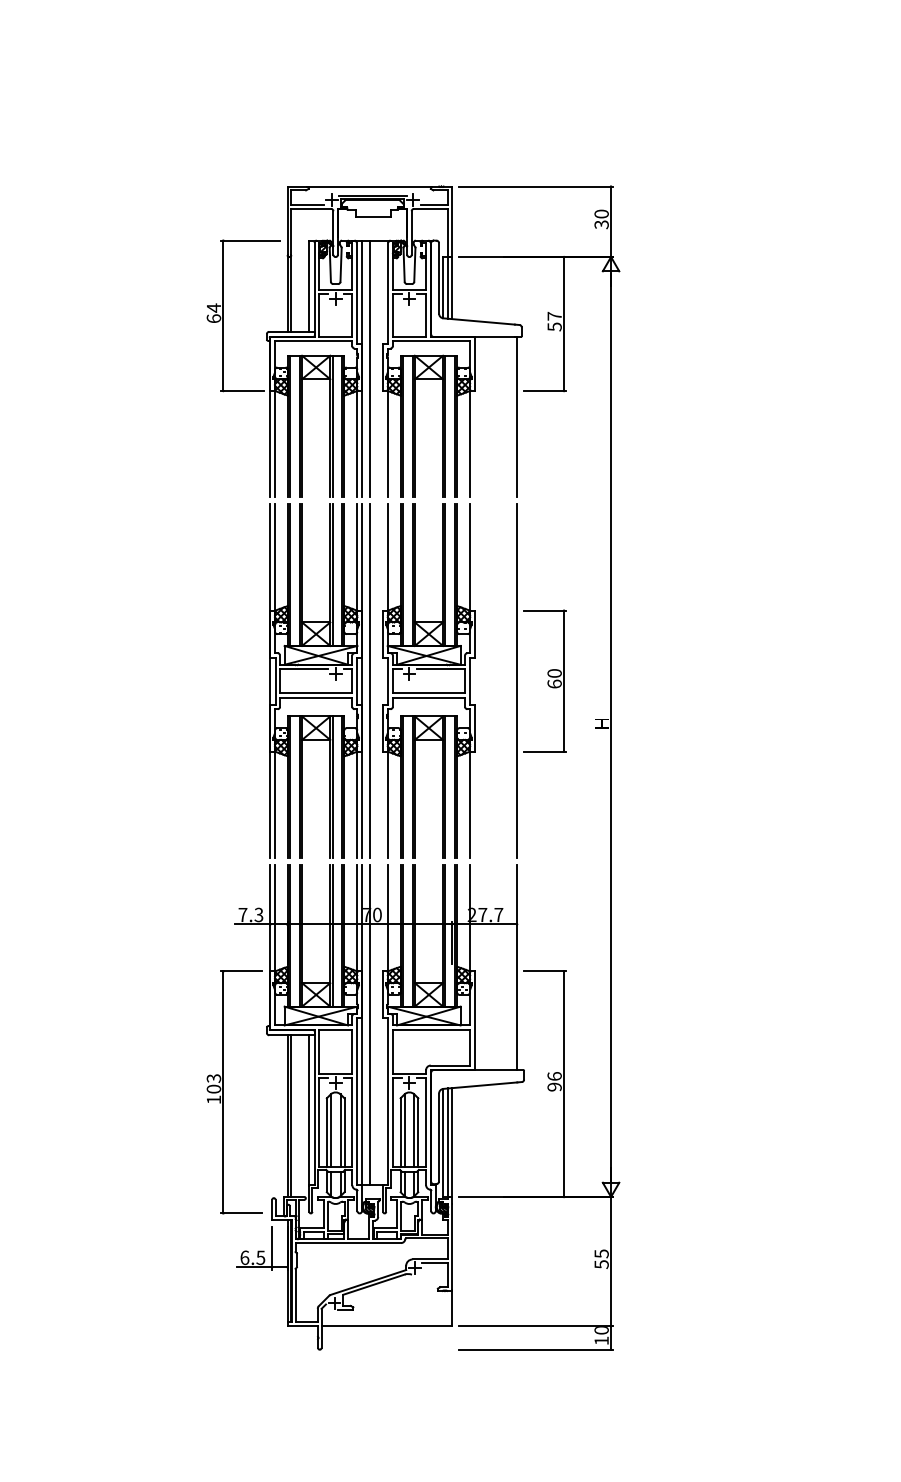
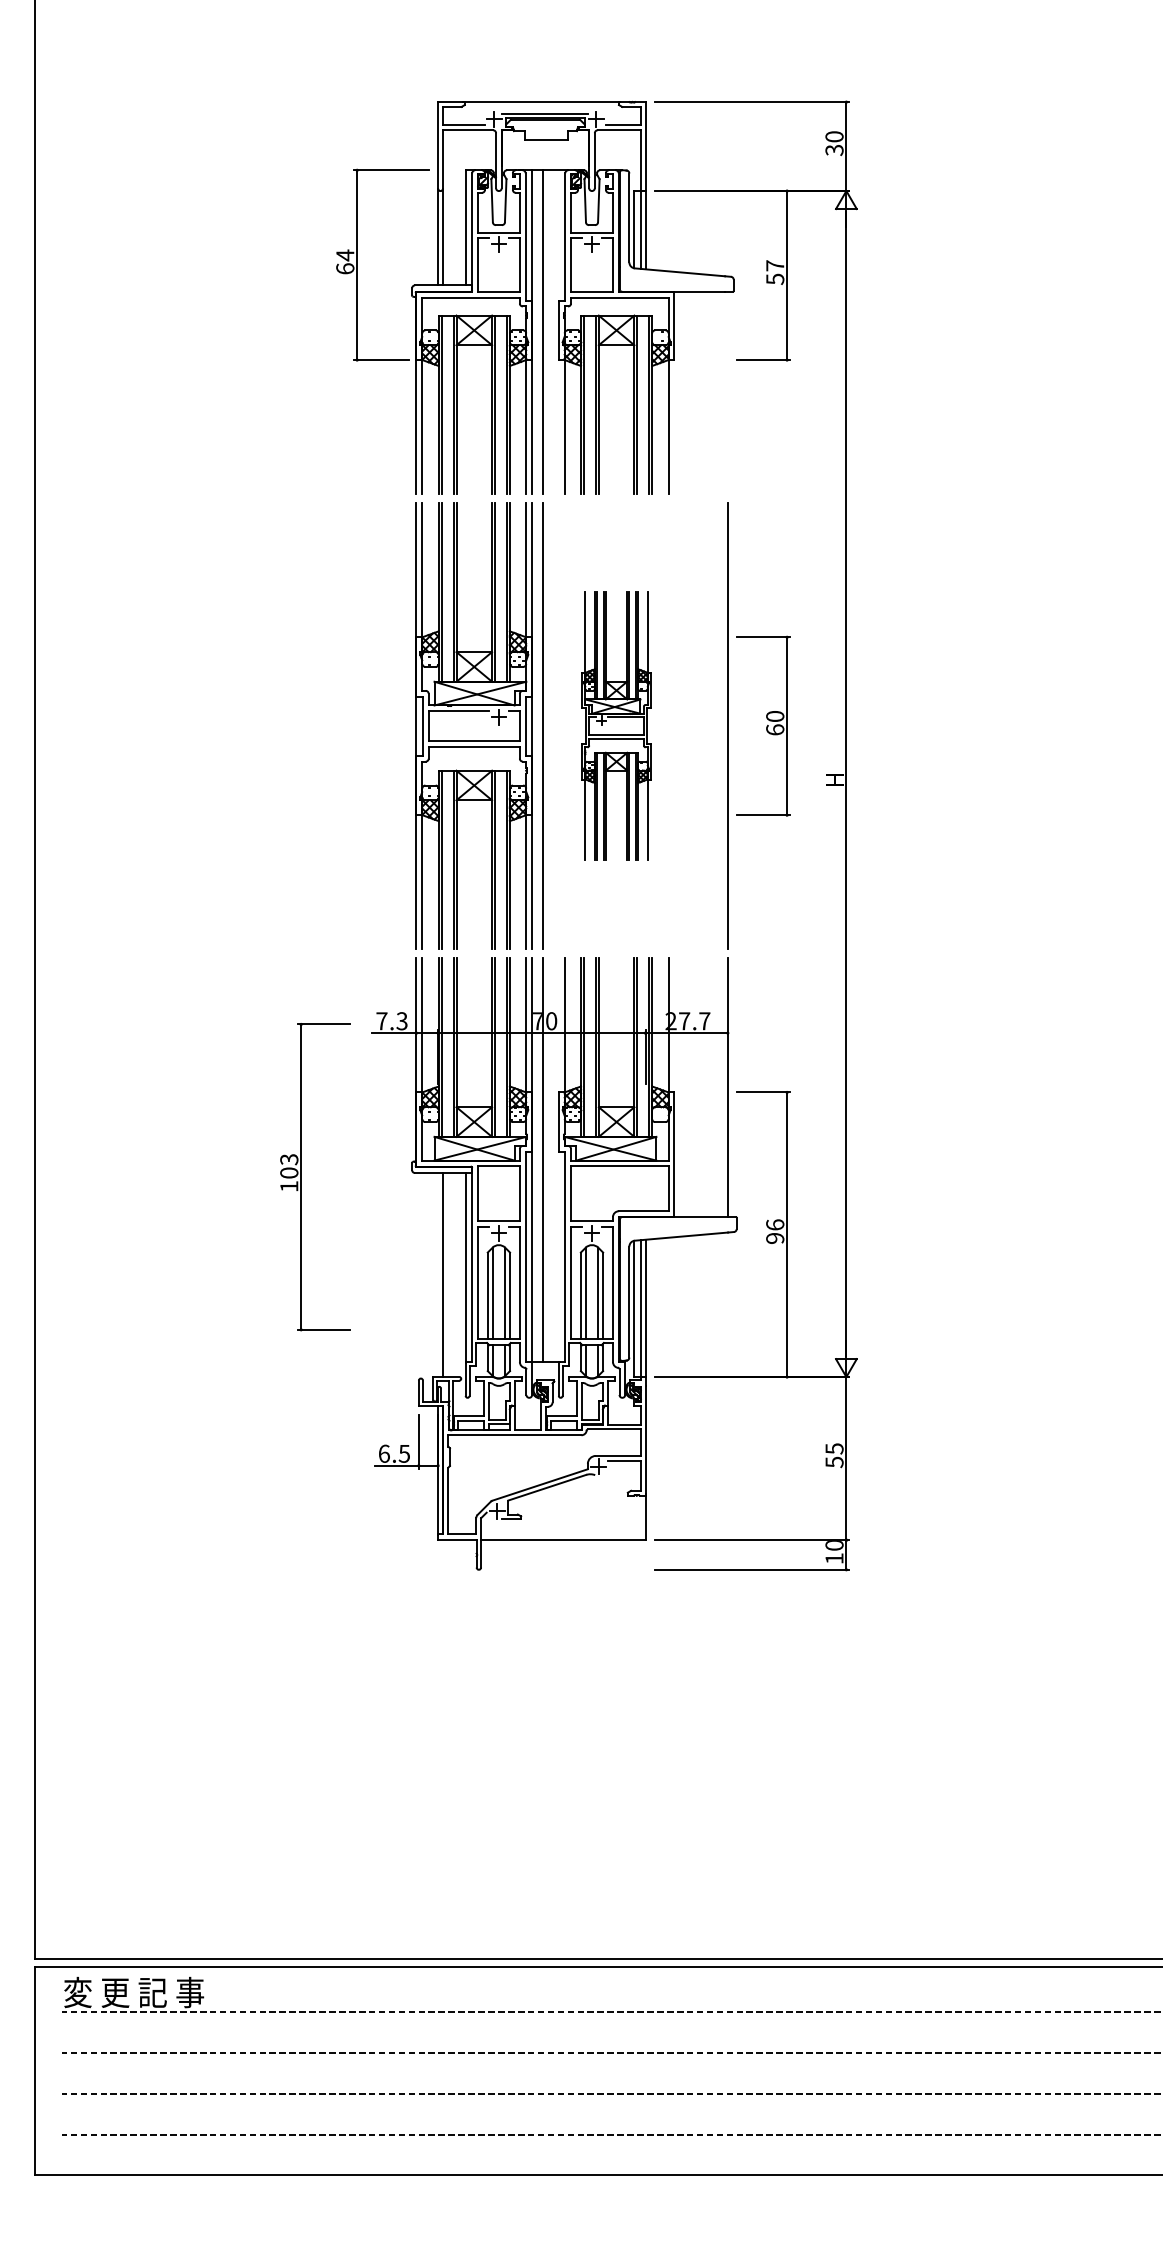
line: (516, 416) -> (727, 392), removed
part: (428, 680) -> (616, 725), size x0.6
part: (223, 1092) -> (301, 1177), moved
line: (287, 1116) -> (438, 1275), removed

